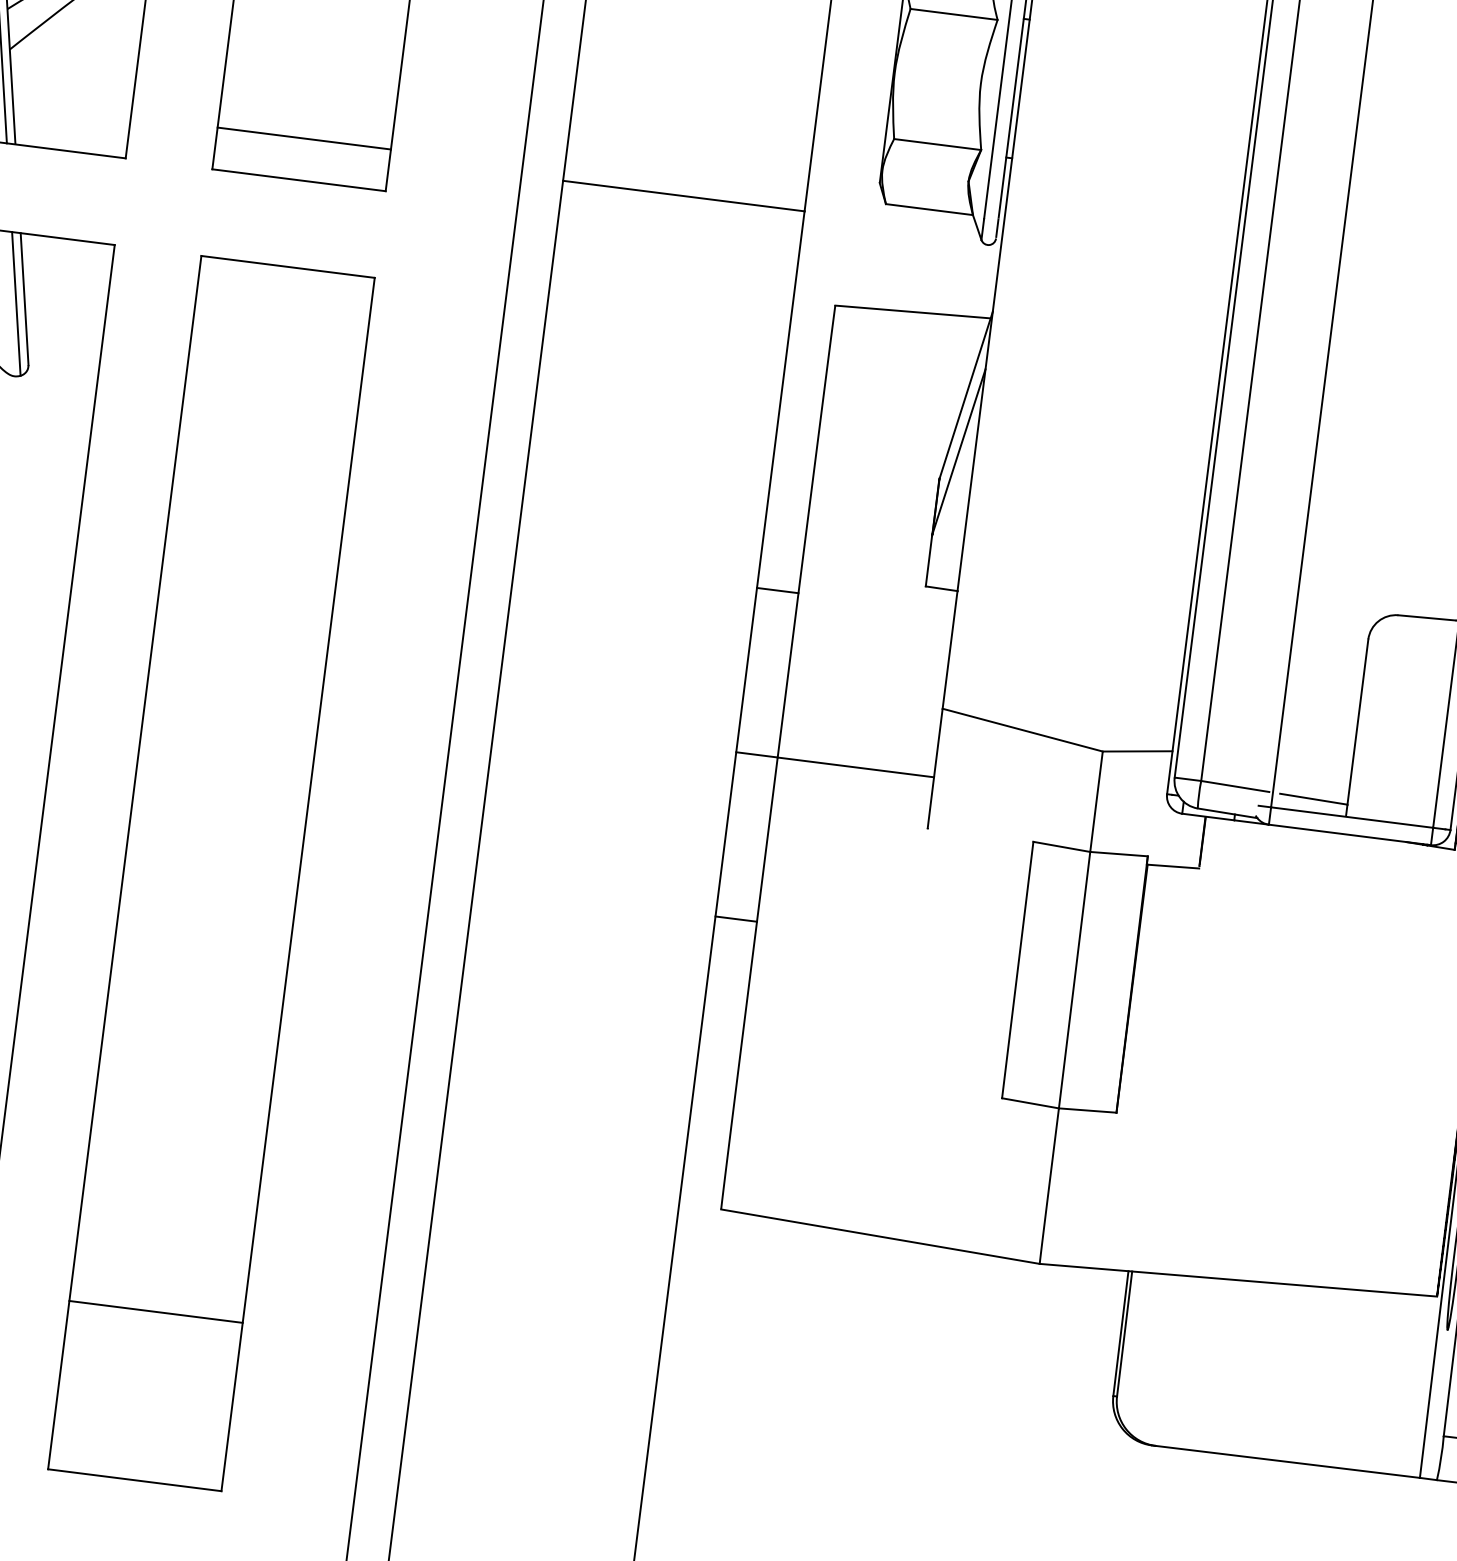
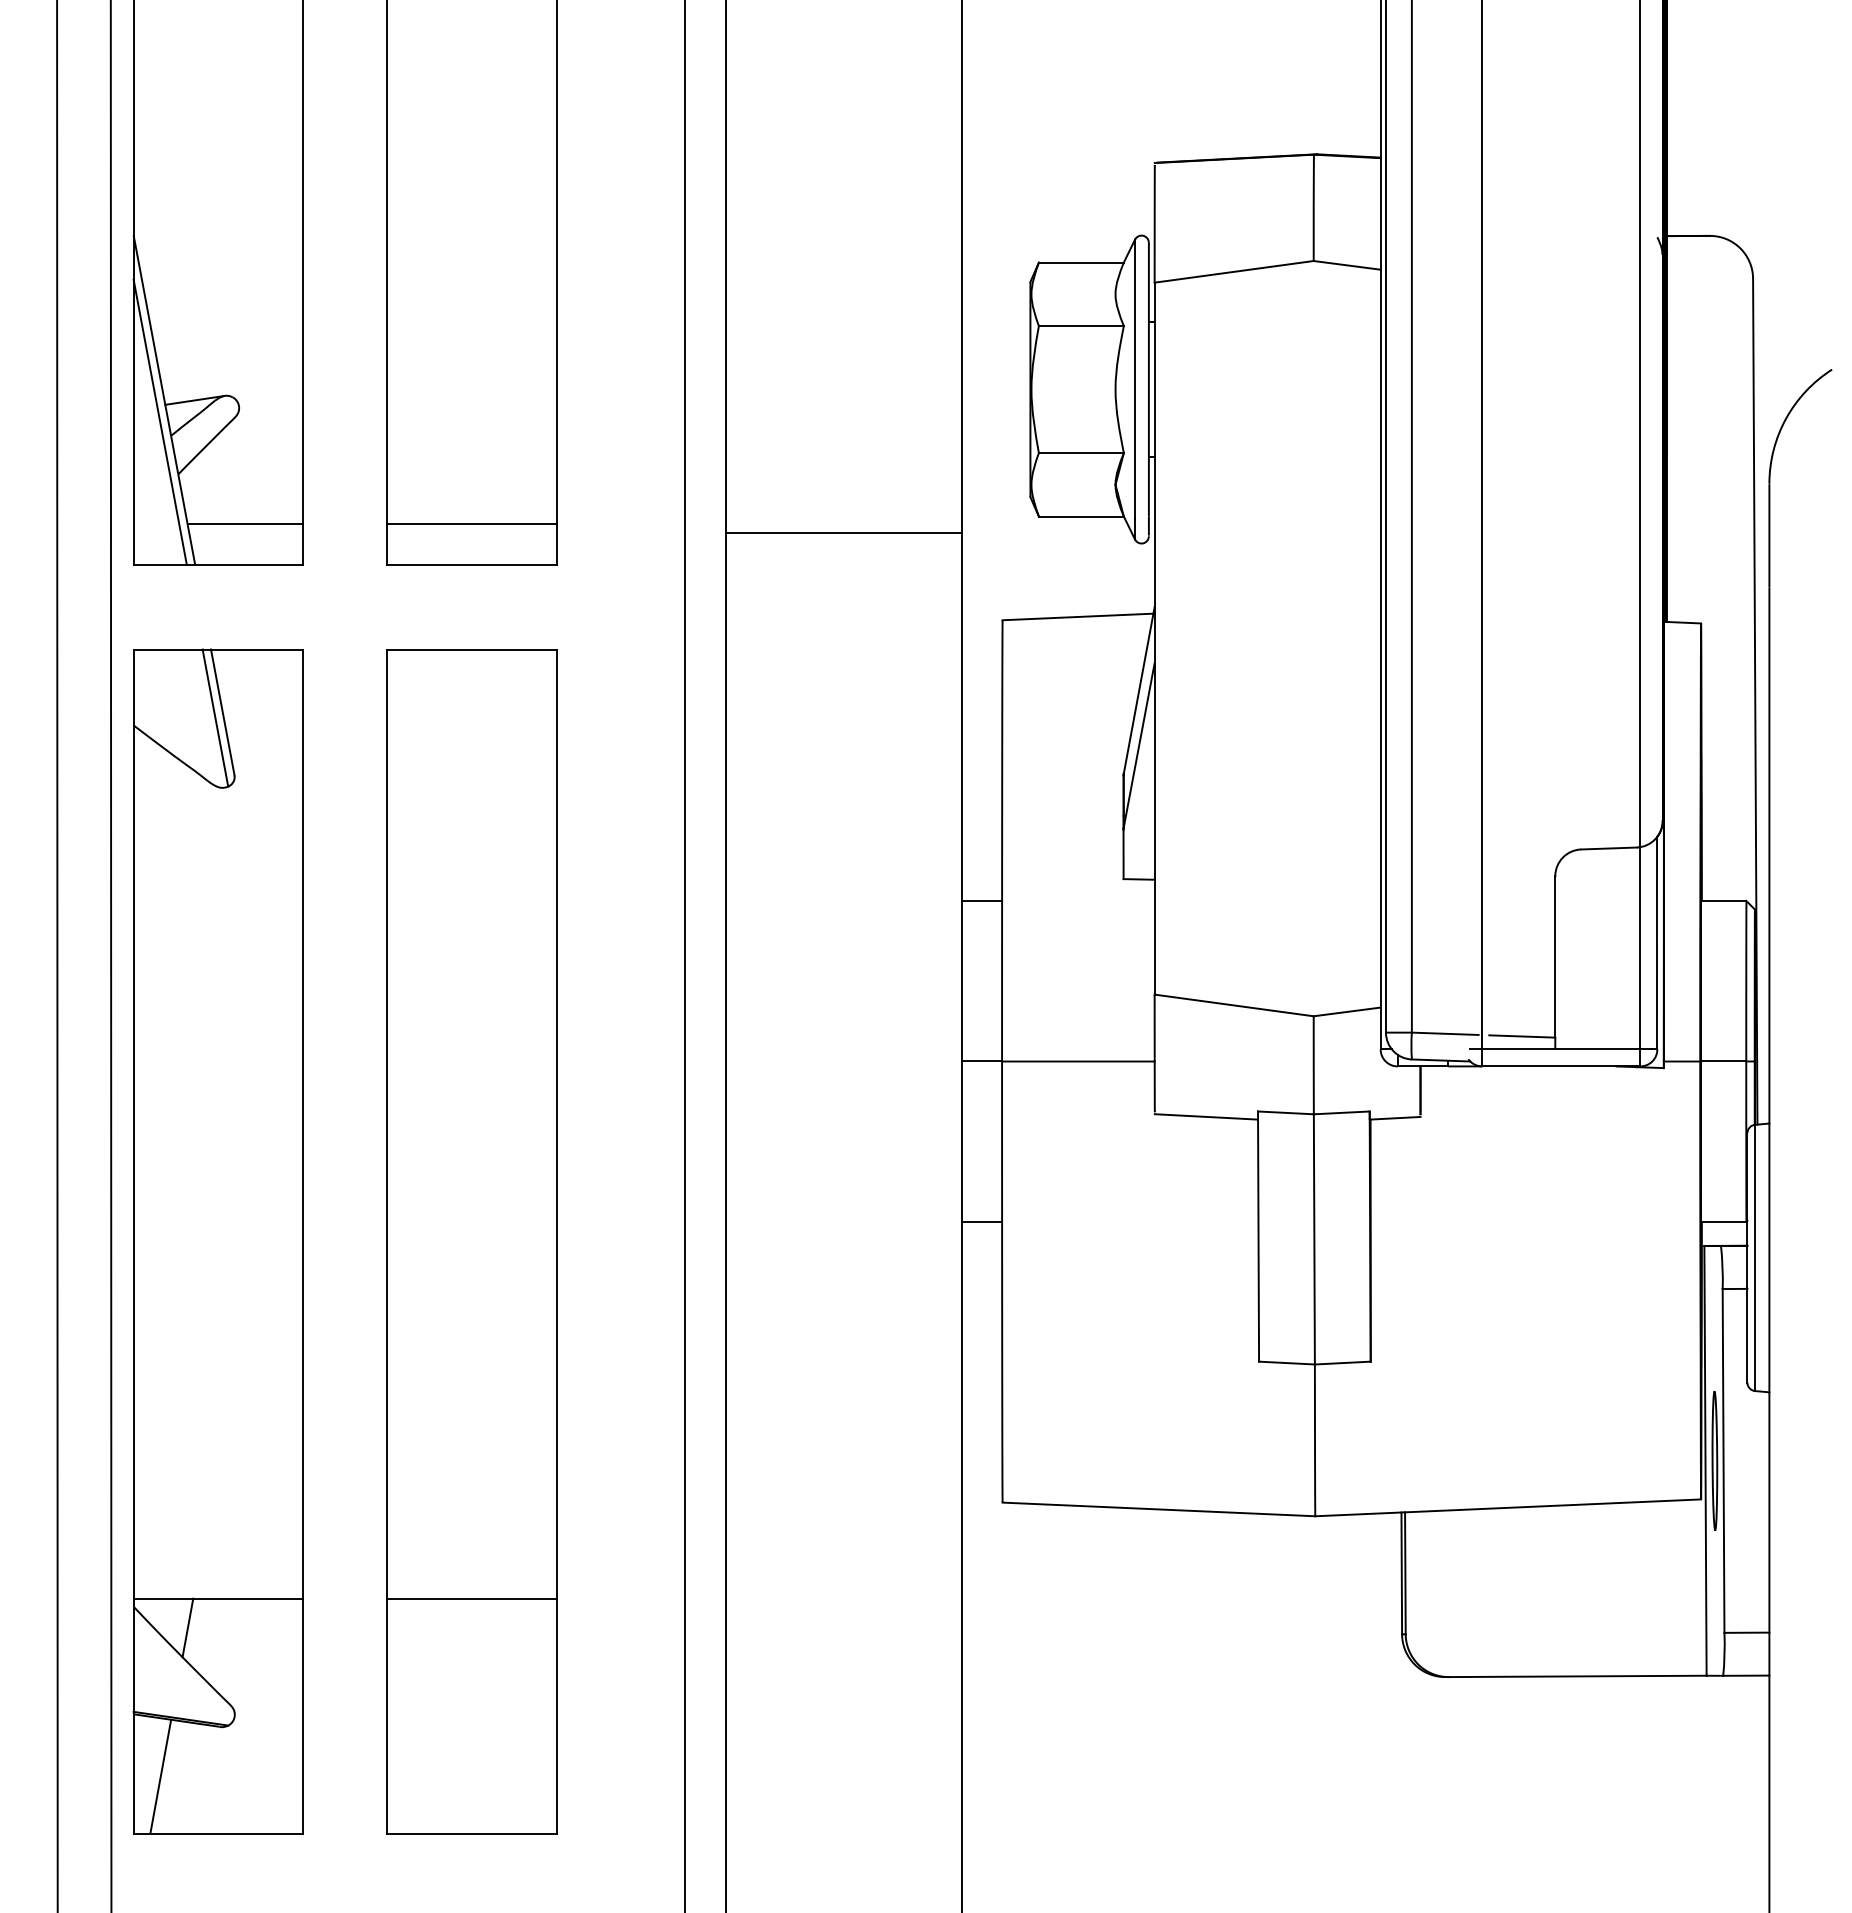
line: (71, 109) -> (244, 524), added
line: (979, 840) -> (1206, 1116), added
line: (155, 1311) -> (471, 1598), moved

